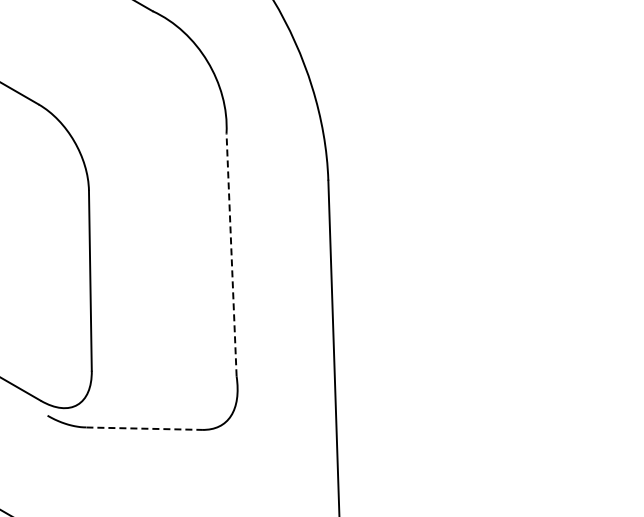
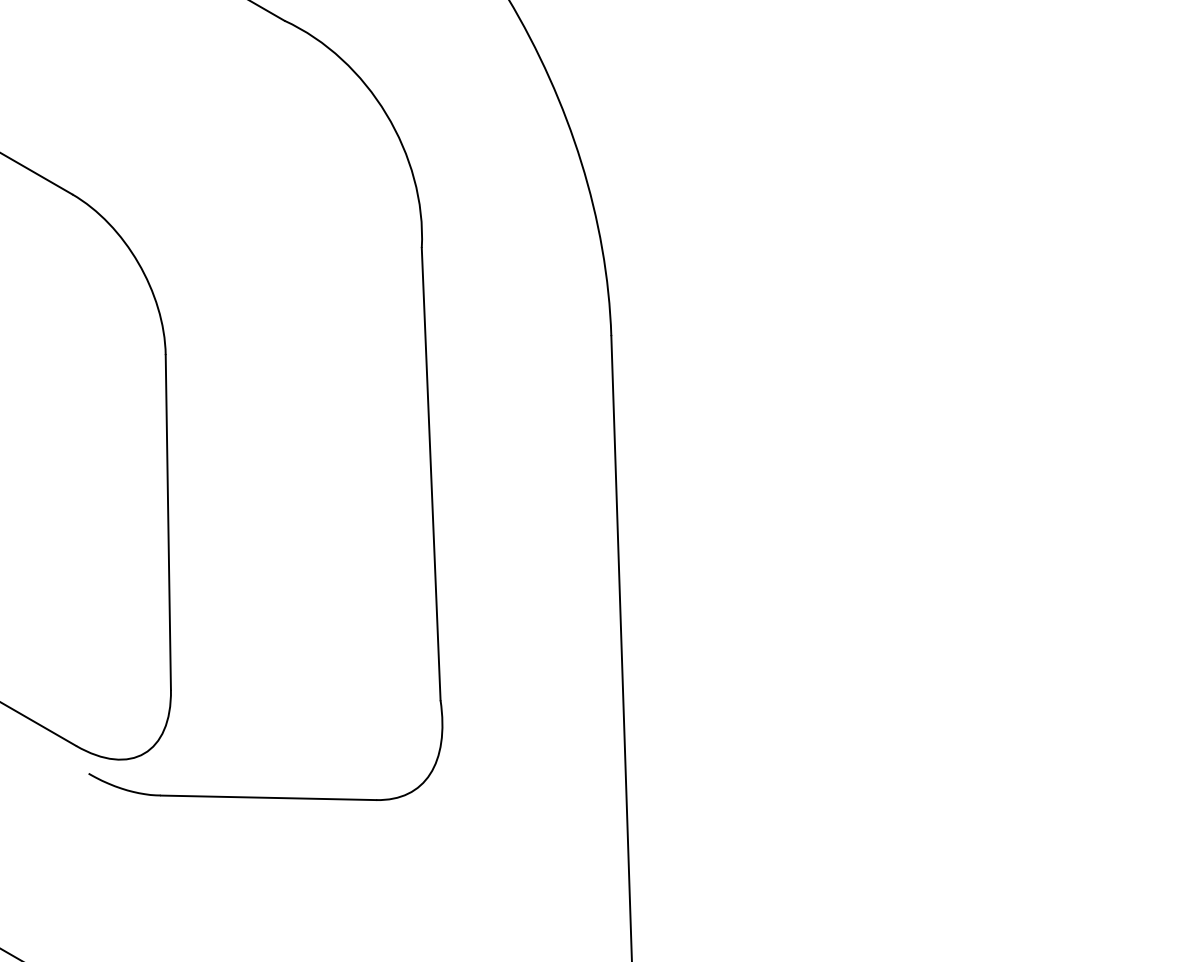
line: (231, 254) -> (431, 473), dashed -> solid
line: (144, 428) -> (269, 797), dashed -> solid

